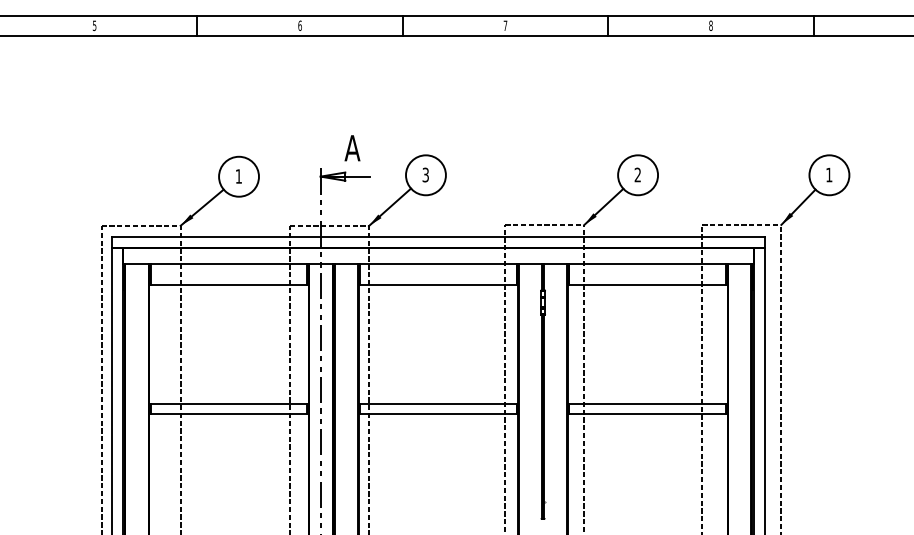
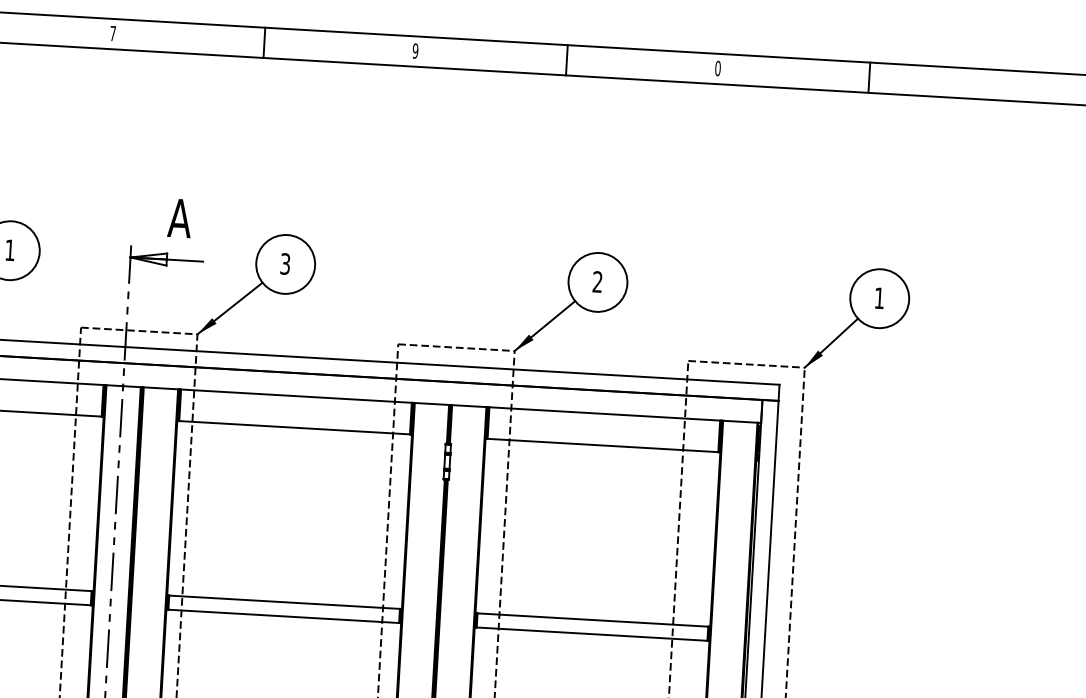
text: (299, 25) -> (112, 33), 6 -> 7
text: (505, 25) -> (415, 50), 7 -> 9
text: (710, 25) -> (717, 68), 8 -> 0

